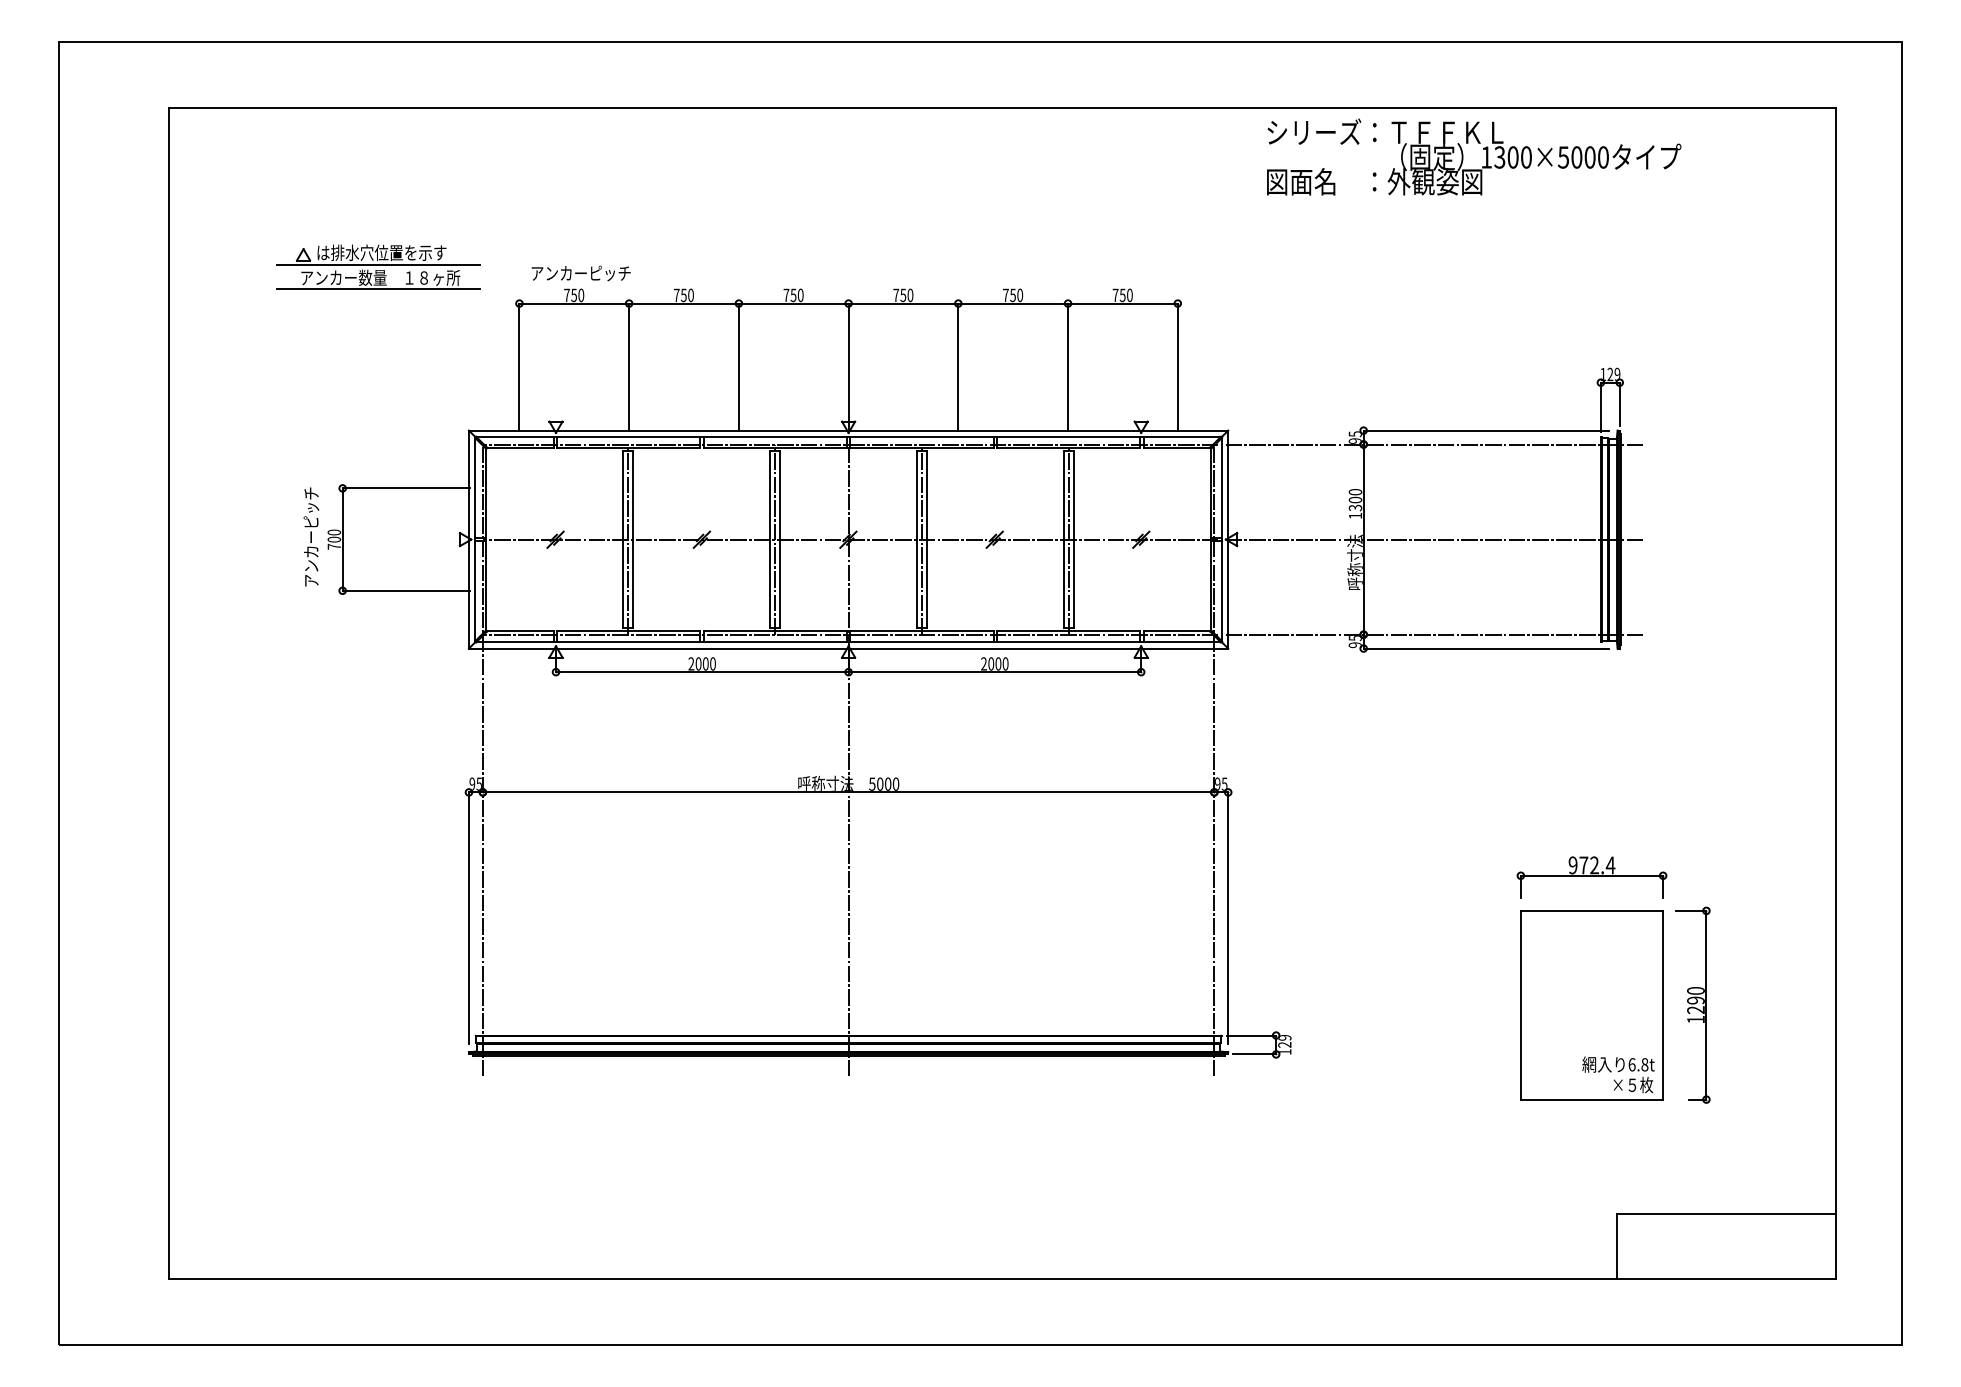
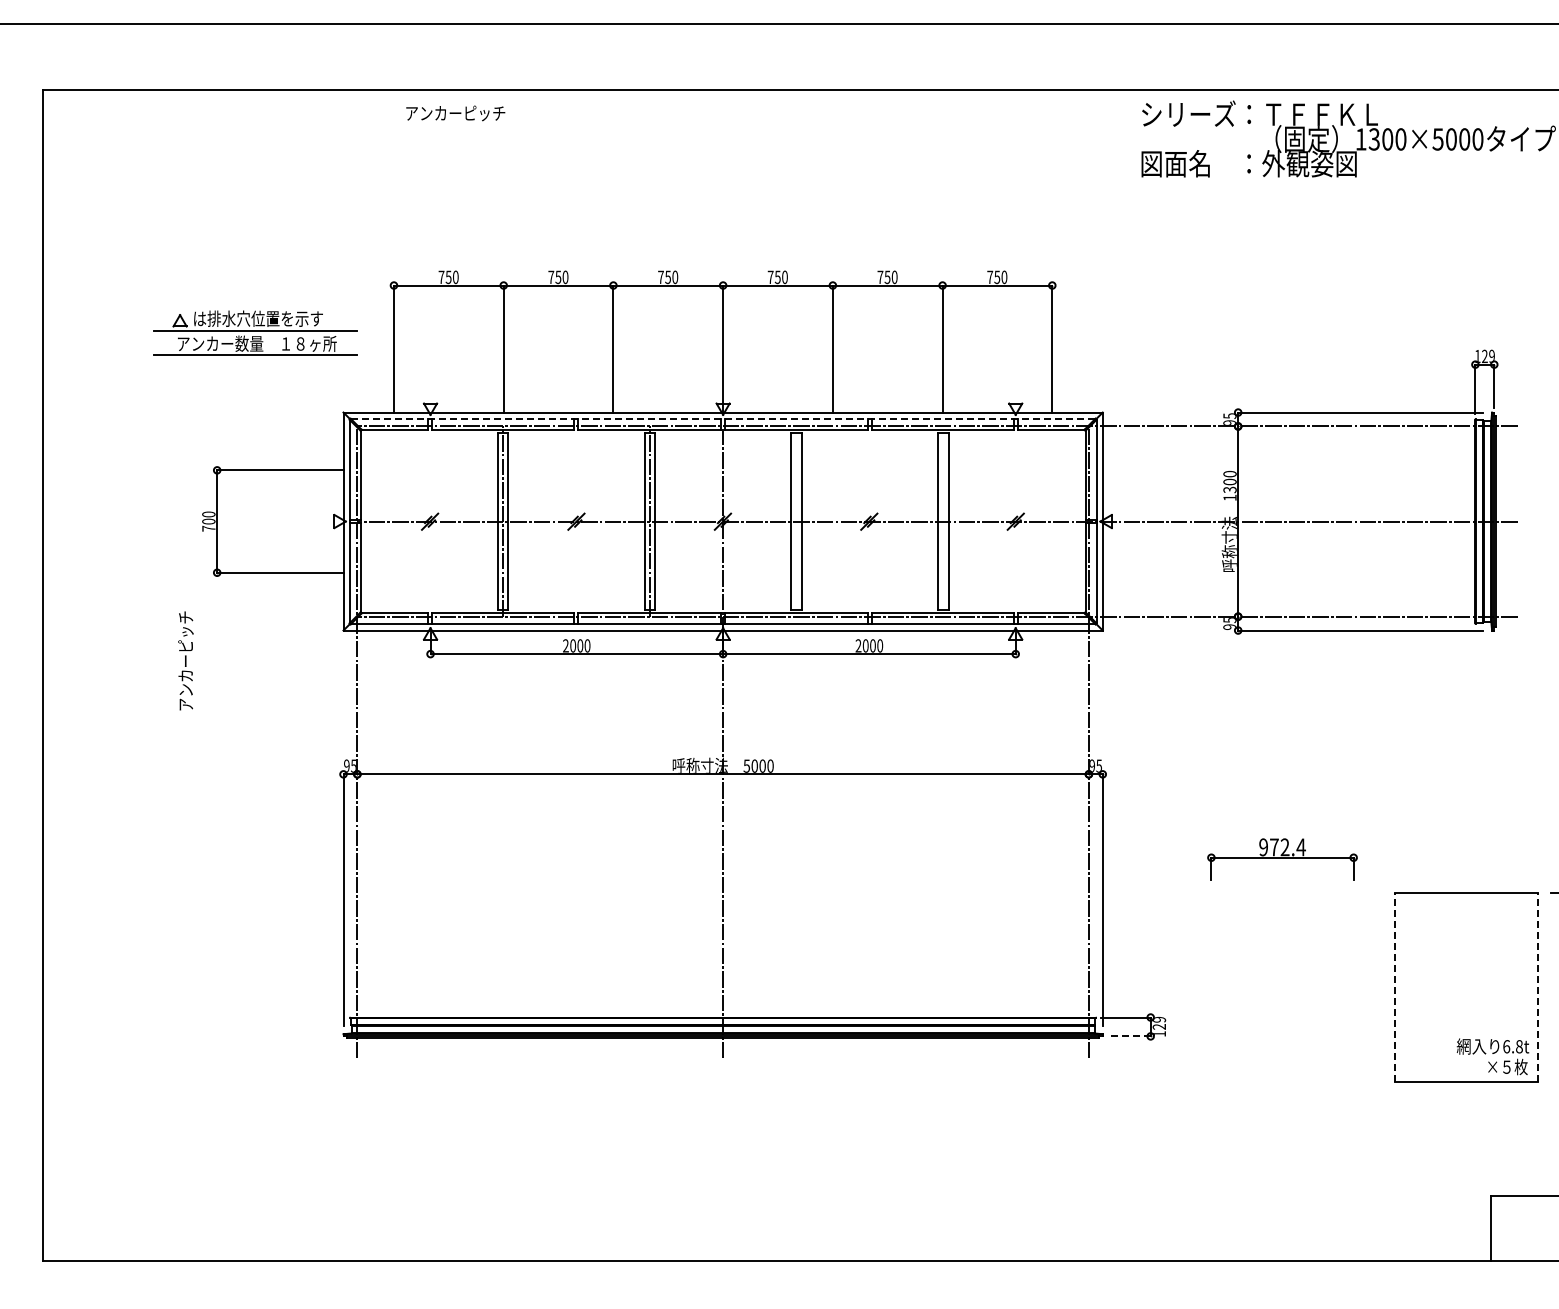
part: (378, 266) -> (255, 332), moved
text: (580, 273) -> (455, 113), moved
line: (849, 436) -> (724, 418), solid -> dashed
text: (311, 536) -> (186, 660), moved
line: (922, 539) -> (797, 521), removed
line: (1069, 539) -> (944, 521), removed
part: (1591, 877) -> (1282, 859), moved
line: (1520, 1004) -> (1395, 986), solid -> dashed
line: (1663, 1004) -> (1538, 986), solid -> dashed
line: (1254, 1054) -> (1129, 1036), solid -> dashed

